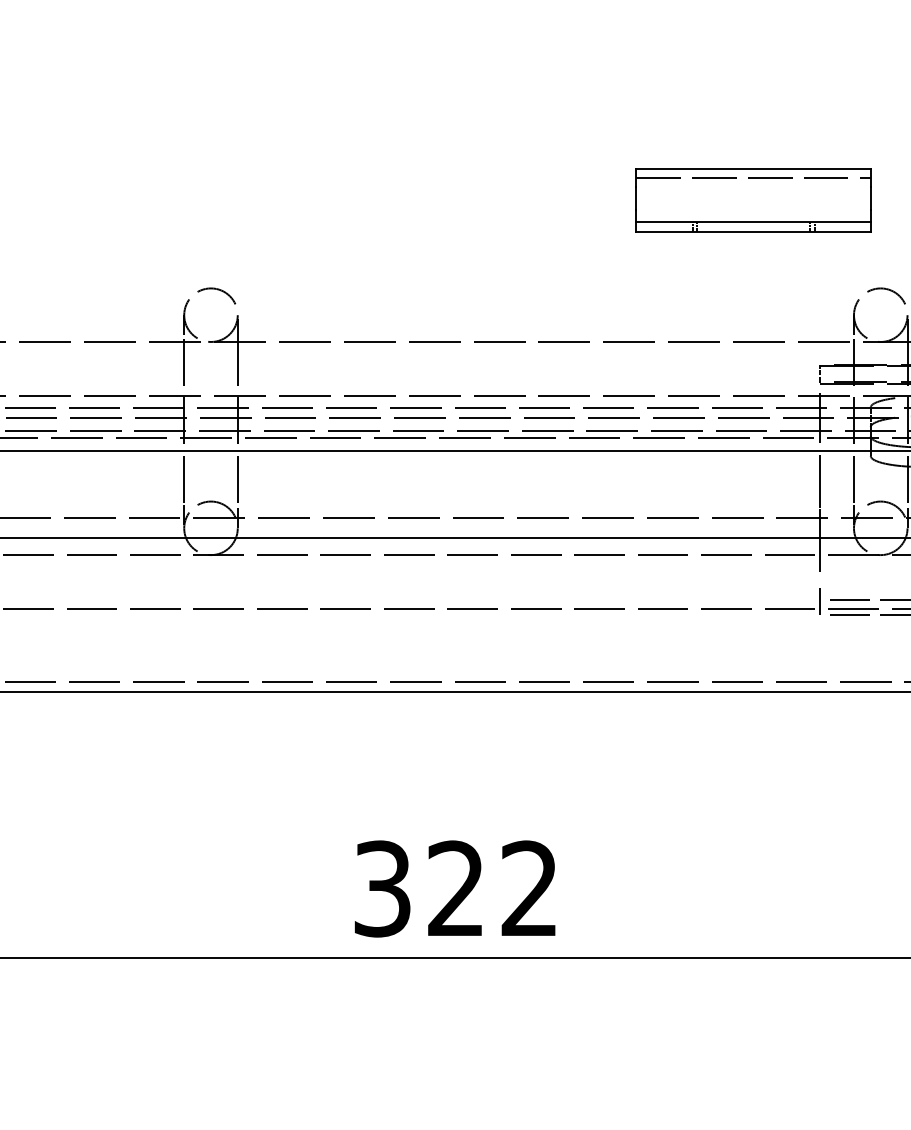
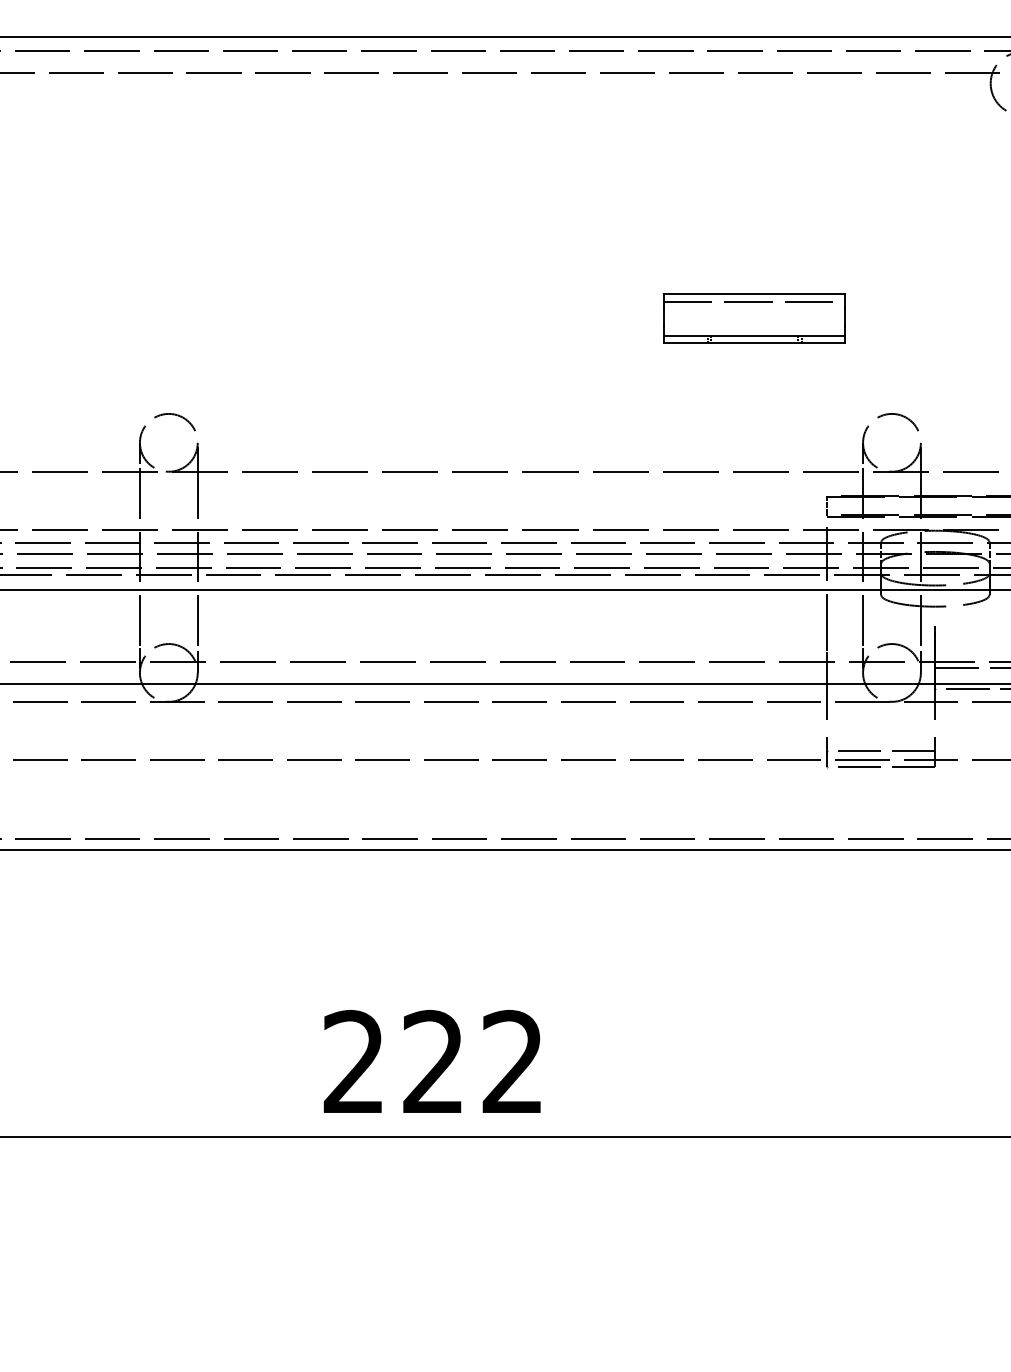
part: (753, 200) -> (754, 318), size x0.71
text: (382, 889) -> (353, 1062), 322 -> 222

